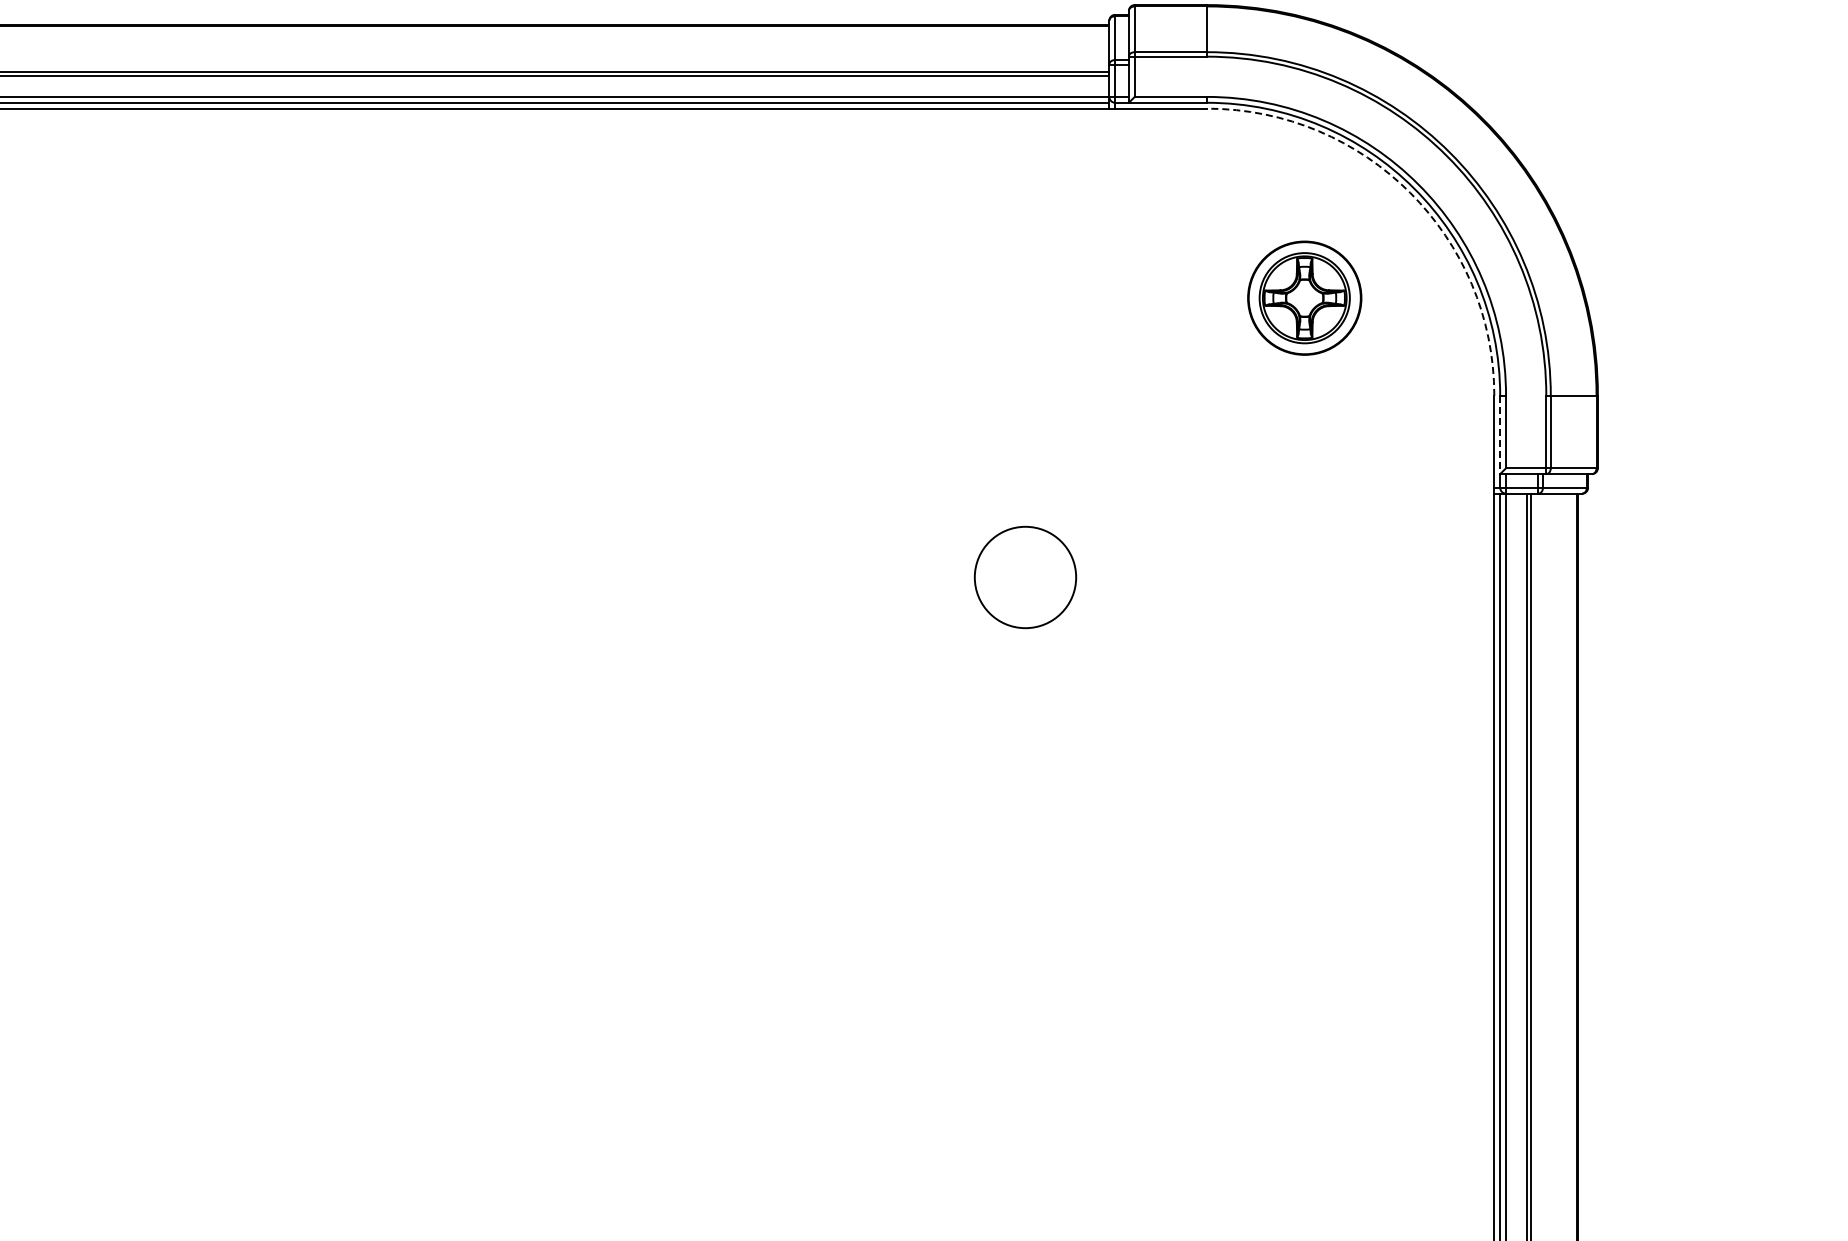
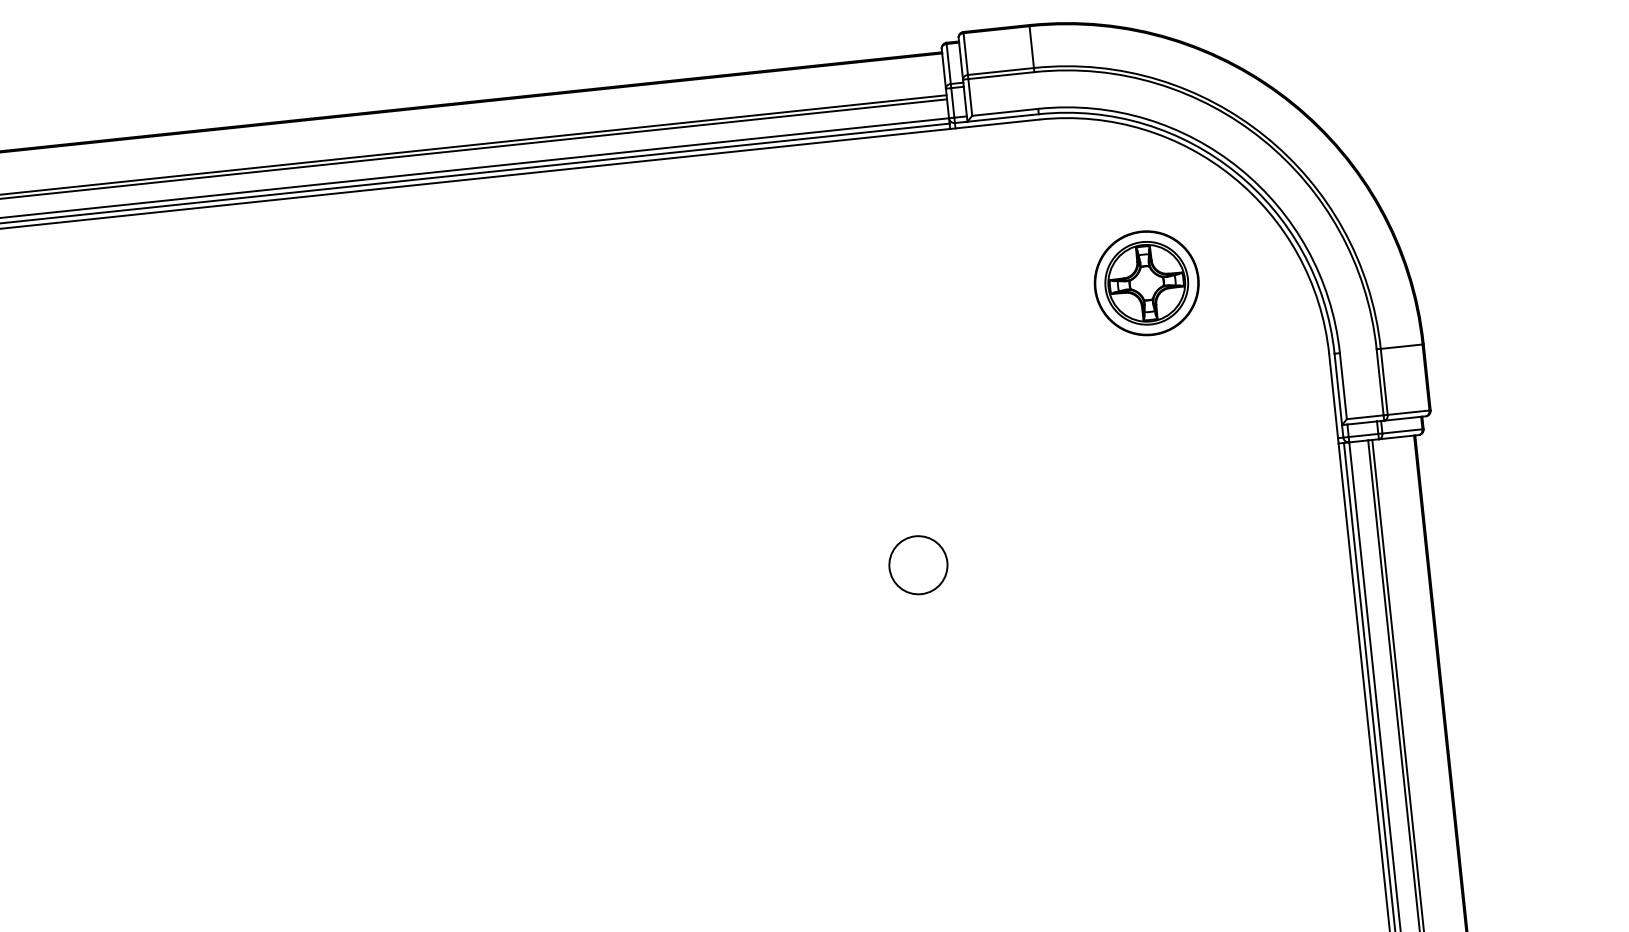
arc: (1410, 192) -> (1233, 176), dashed -> solid
line: (1500, 435) -> (1338, 389), dashed -> solid
circle: (1024, 577) -> (917, 565), size x0.62

